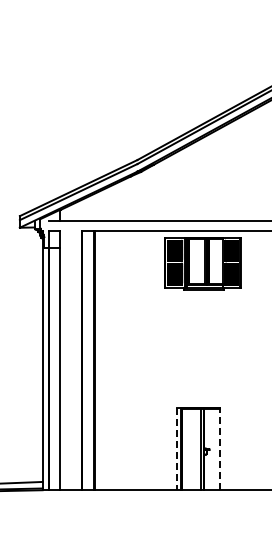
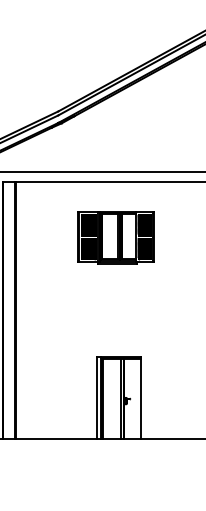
part: (202, 263) -> (115, 238), moved
line: (220, 448) -> (140, 397), dashed -> solid
line: (176, 449) -> (97, 398), dashed -> solid

